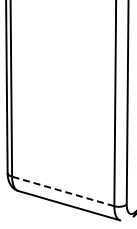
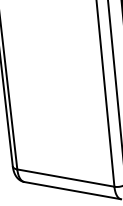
line: (62, 191) -> (65, 178), dashed -> solid

